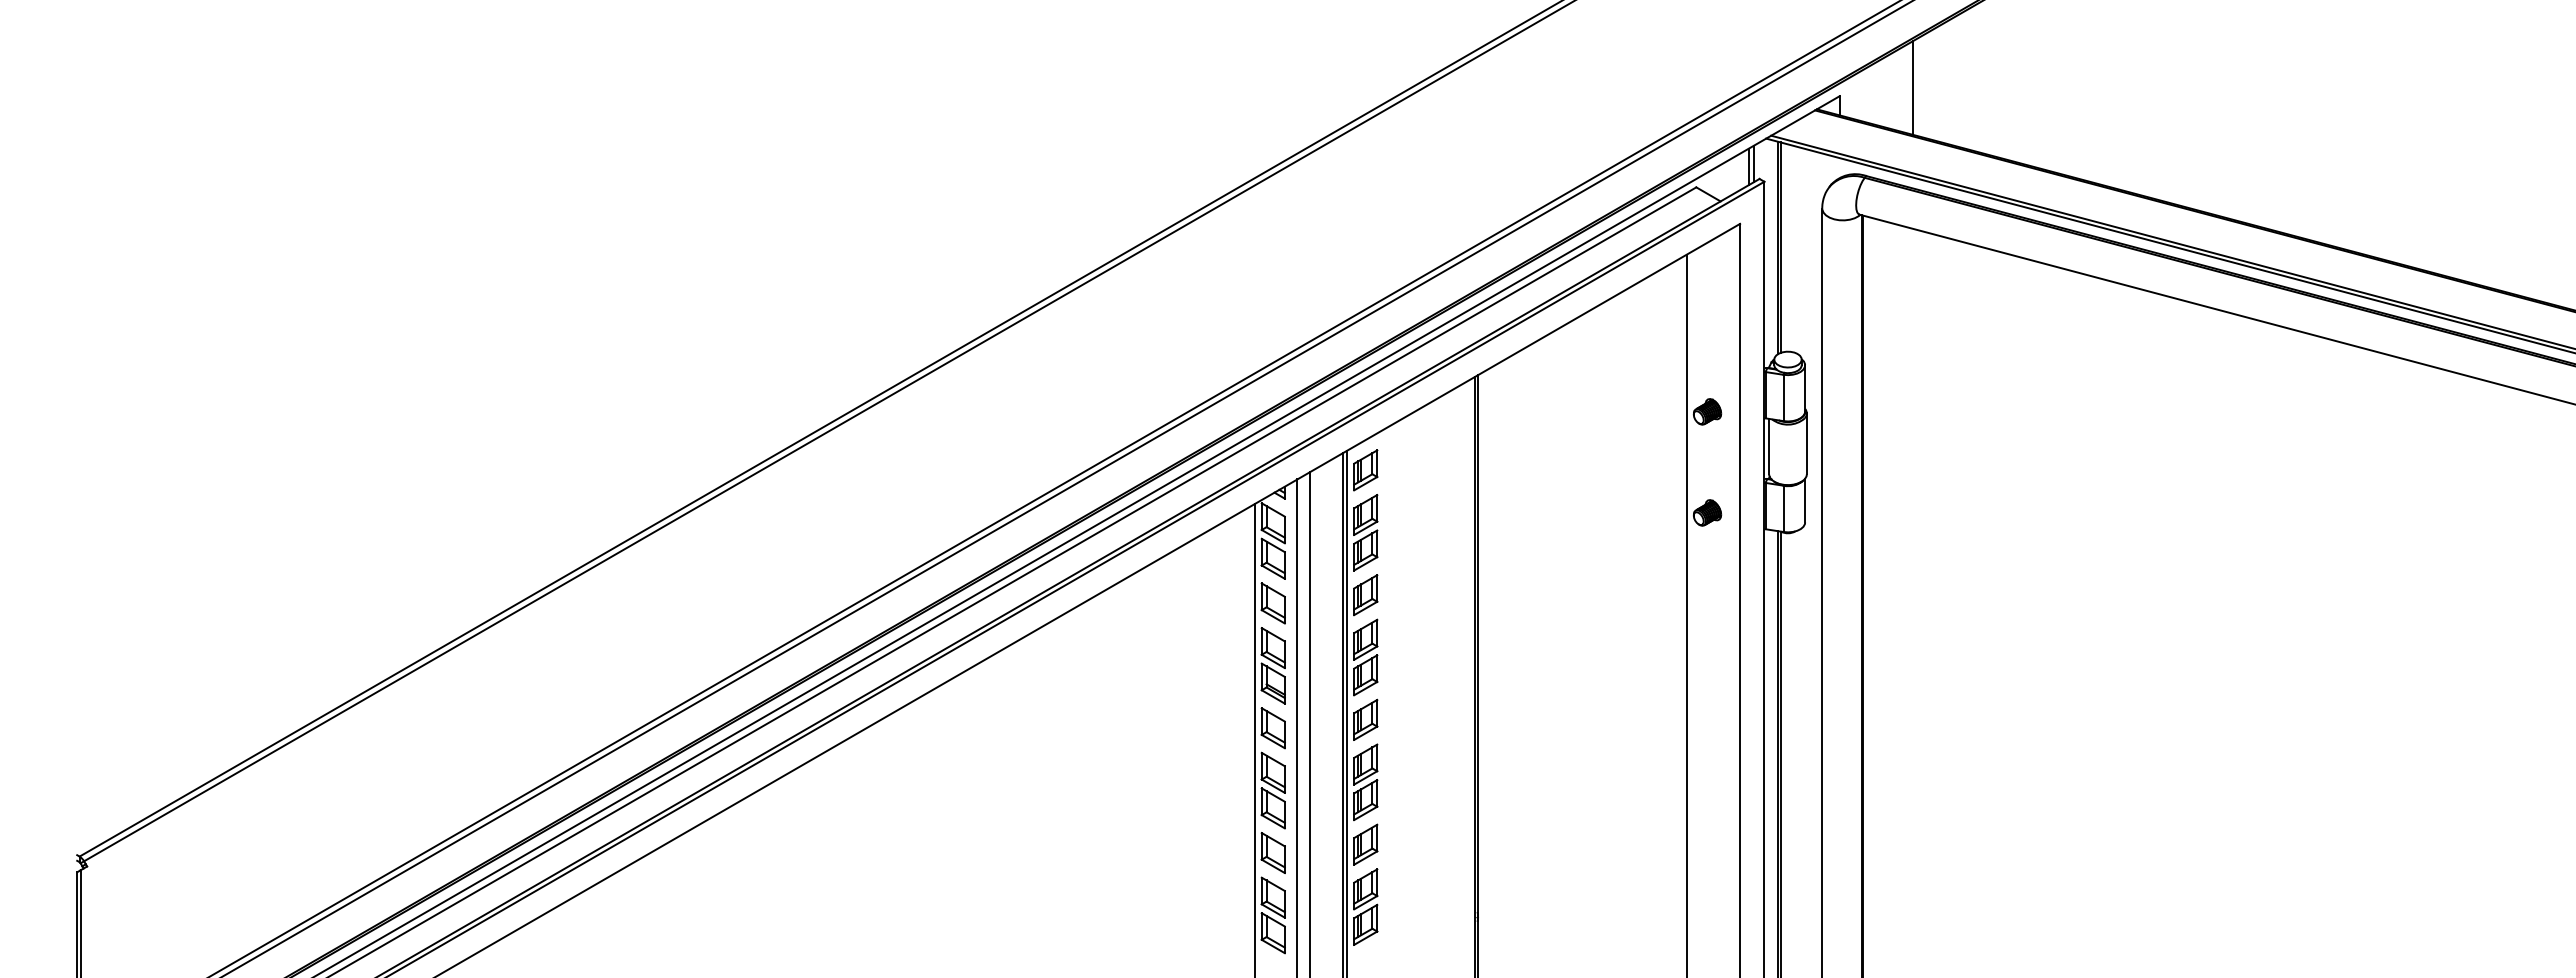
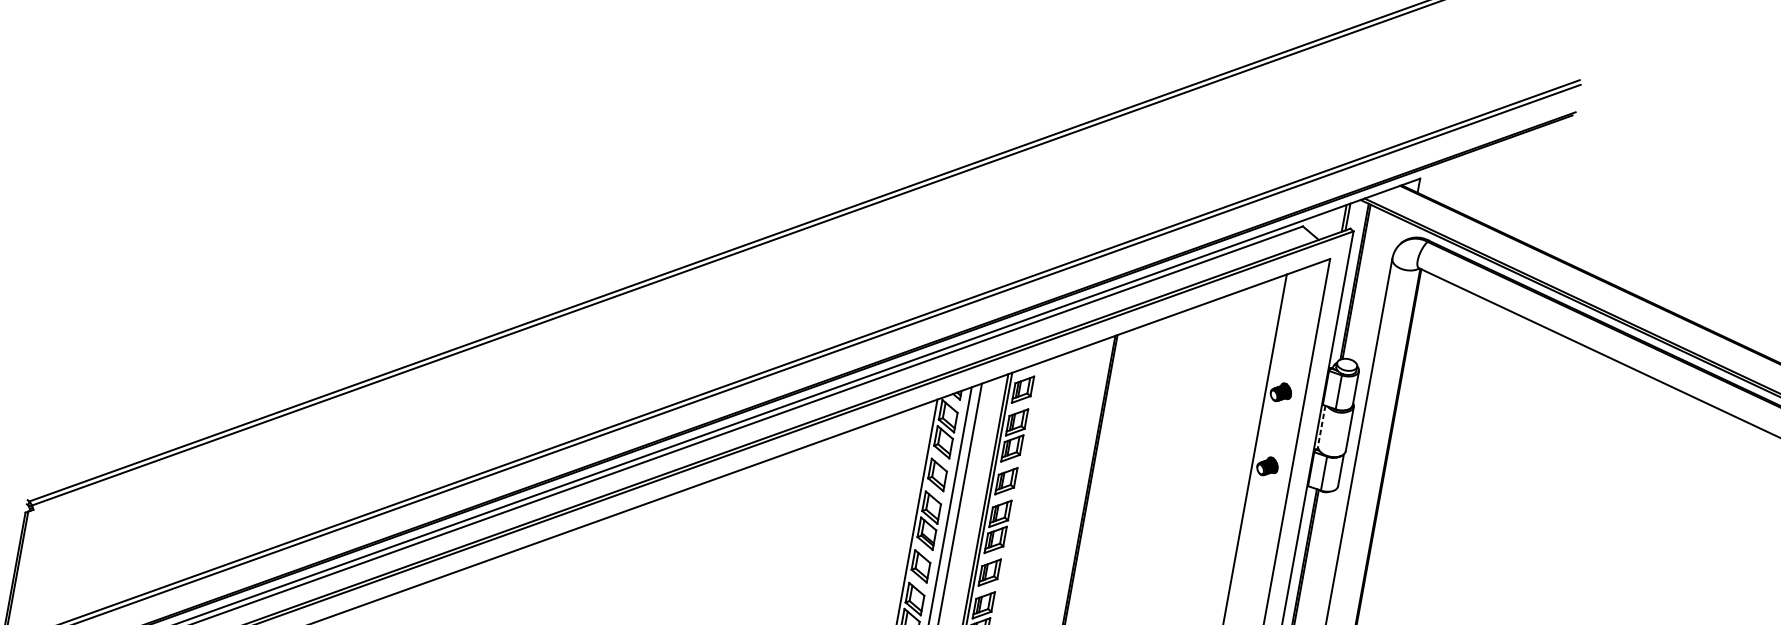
line: (1912, 87) -> (1474, 182), removed
line: (1769, 446) -> (1322, 426), solid -> dashed

